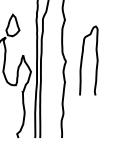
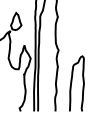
curve: (83, 59) -> (72, 82), moved

